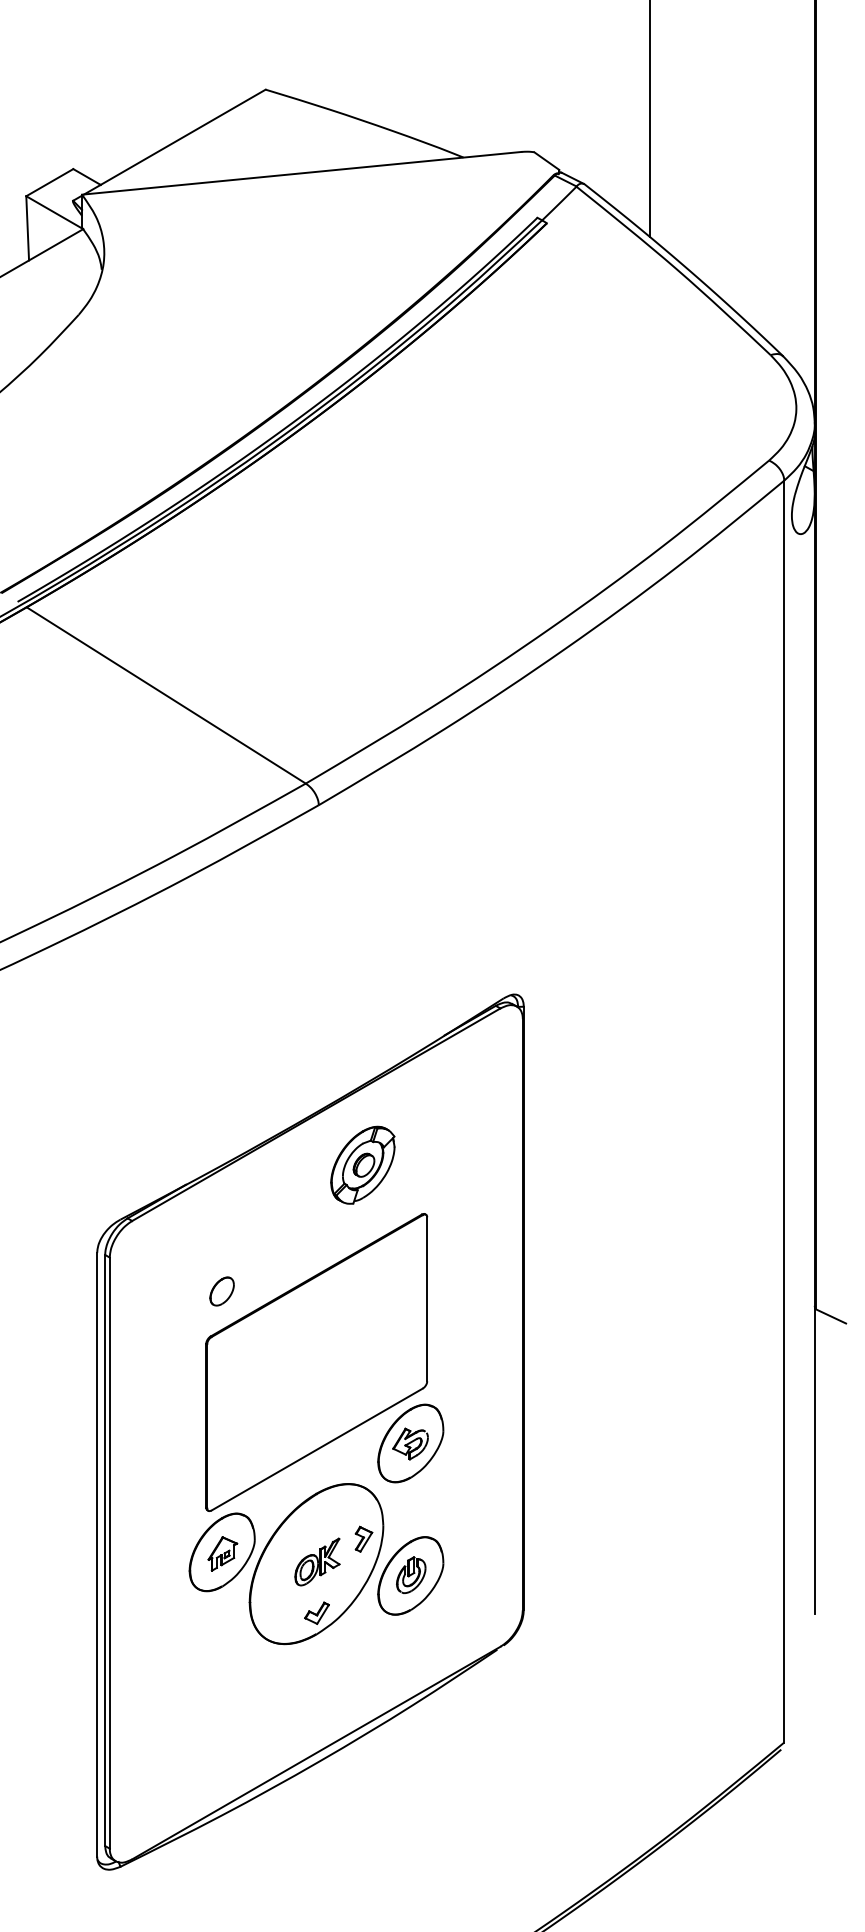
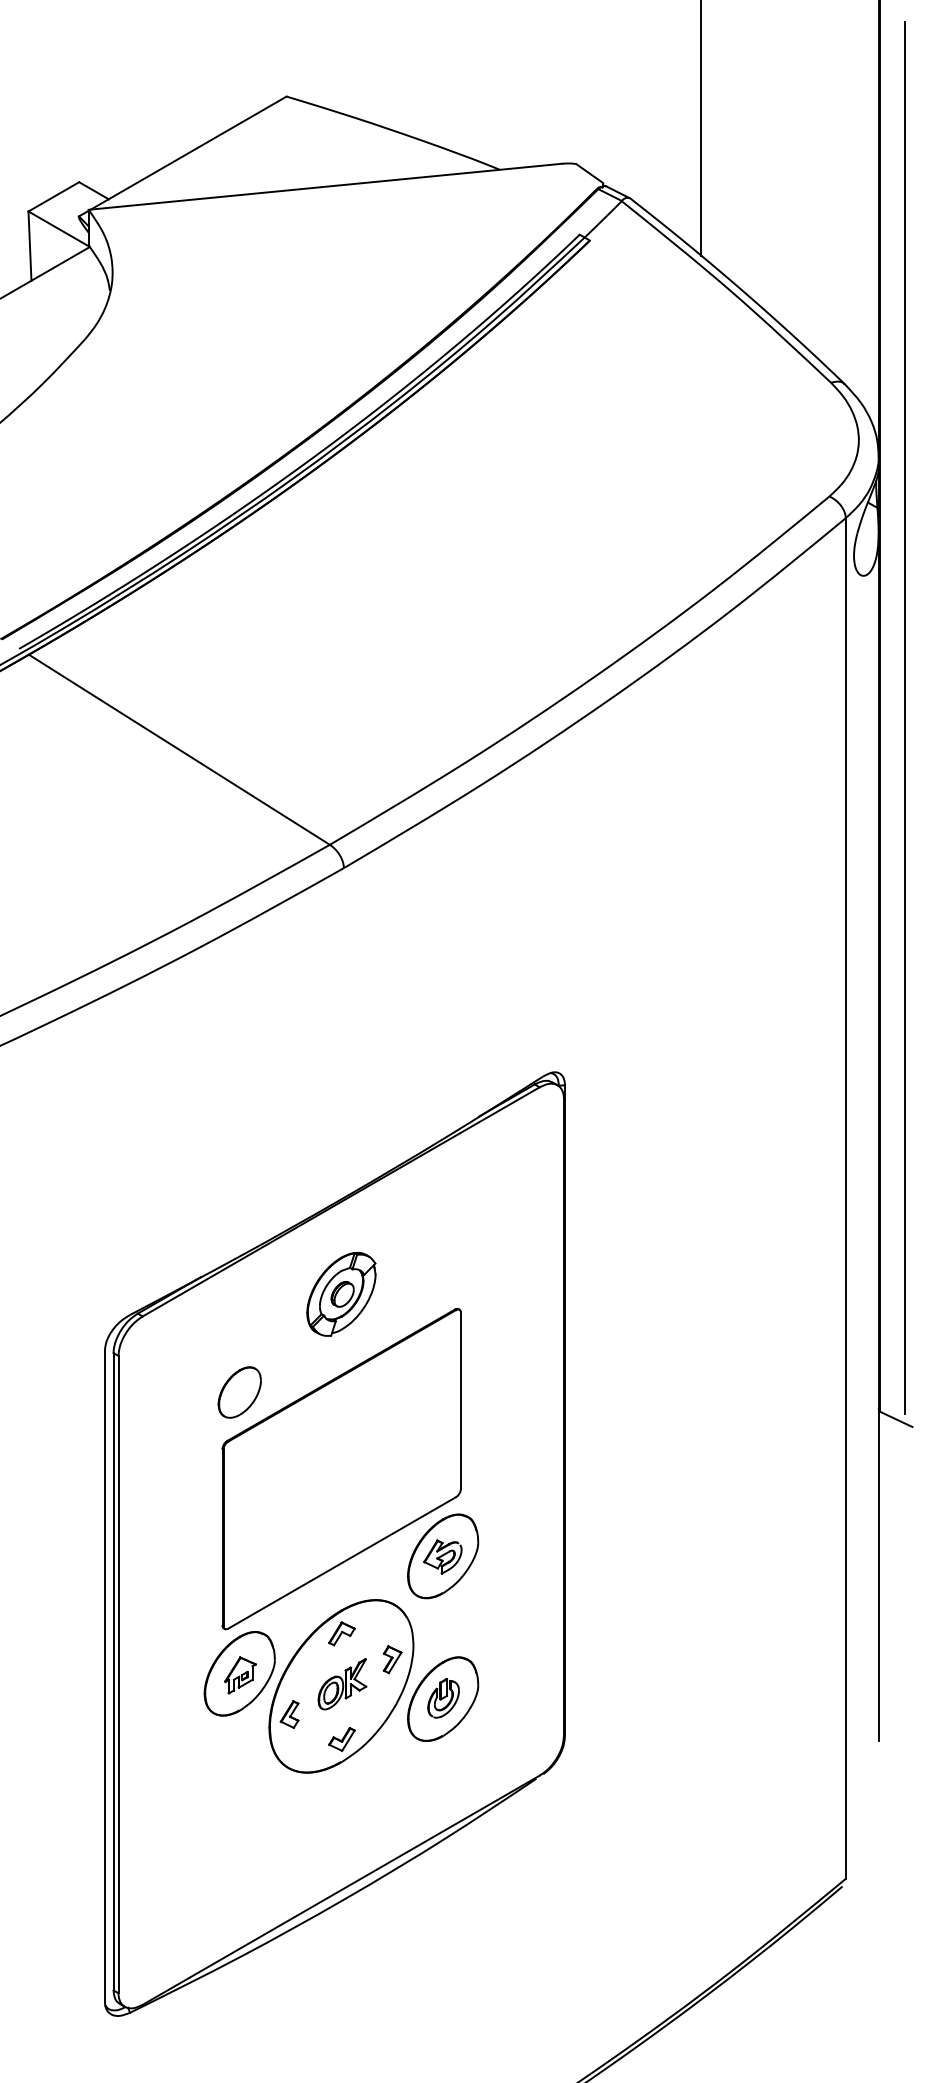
line: (838, 665) -> (904, 717), added
part: (362, 1164) -> (341, 1293), moved
part: (221, 1291) -> (239, 1392), size x1.67
part: (316, 1515) -> (341, 1633), added
part: (268, 1590) -> (289, 1714), added

